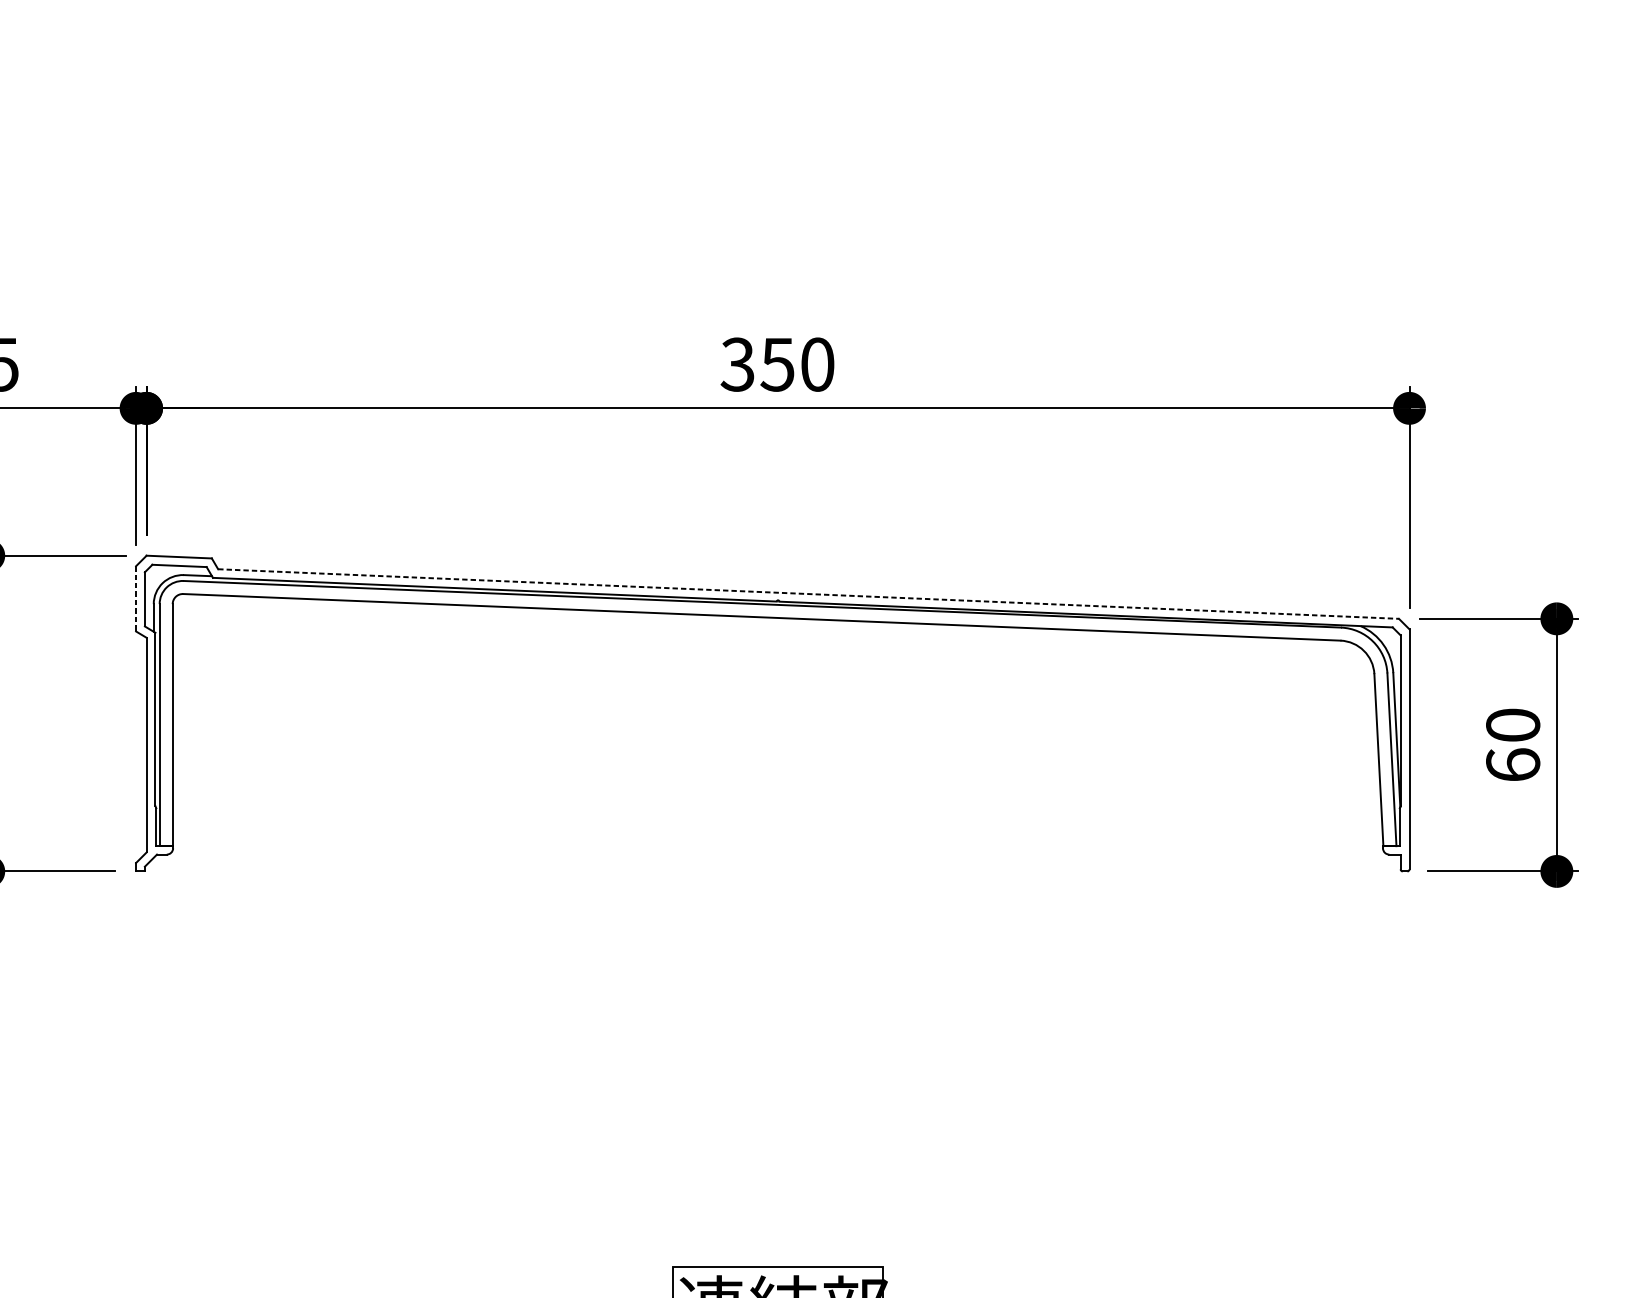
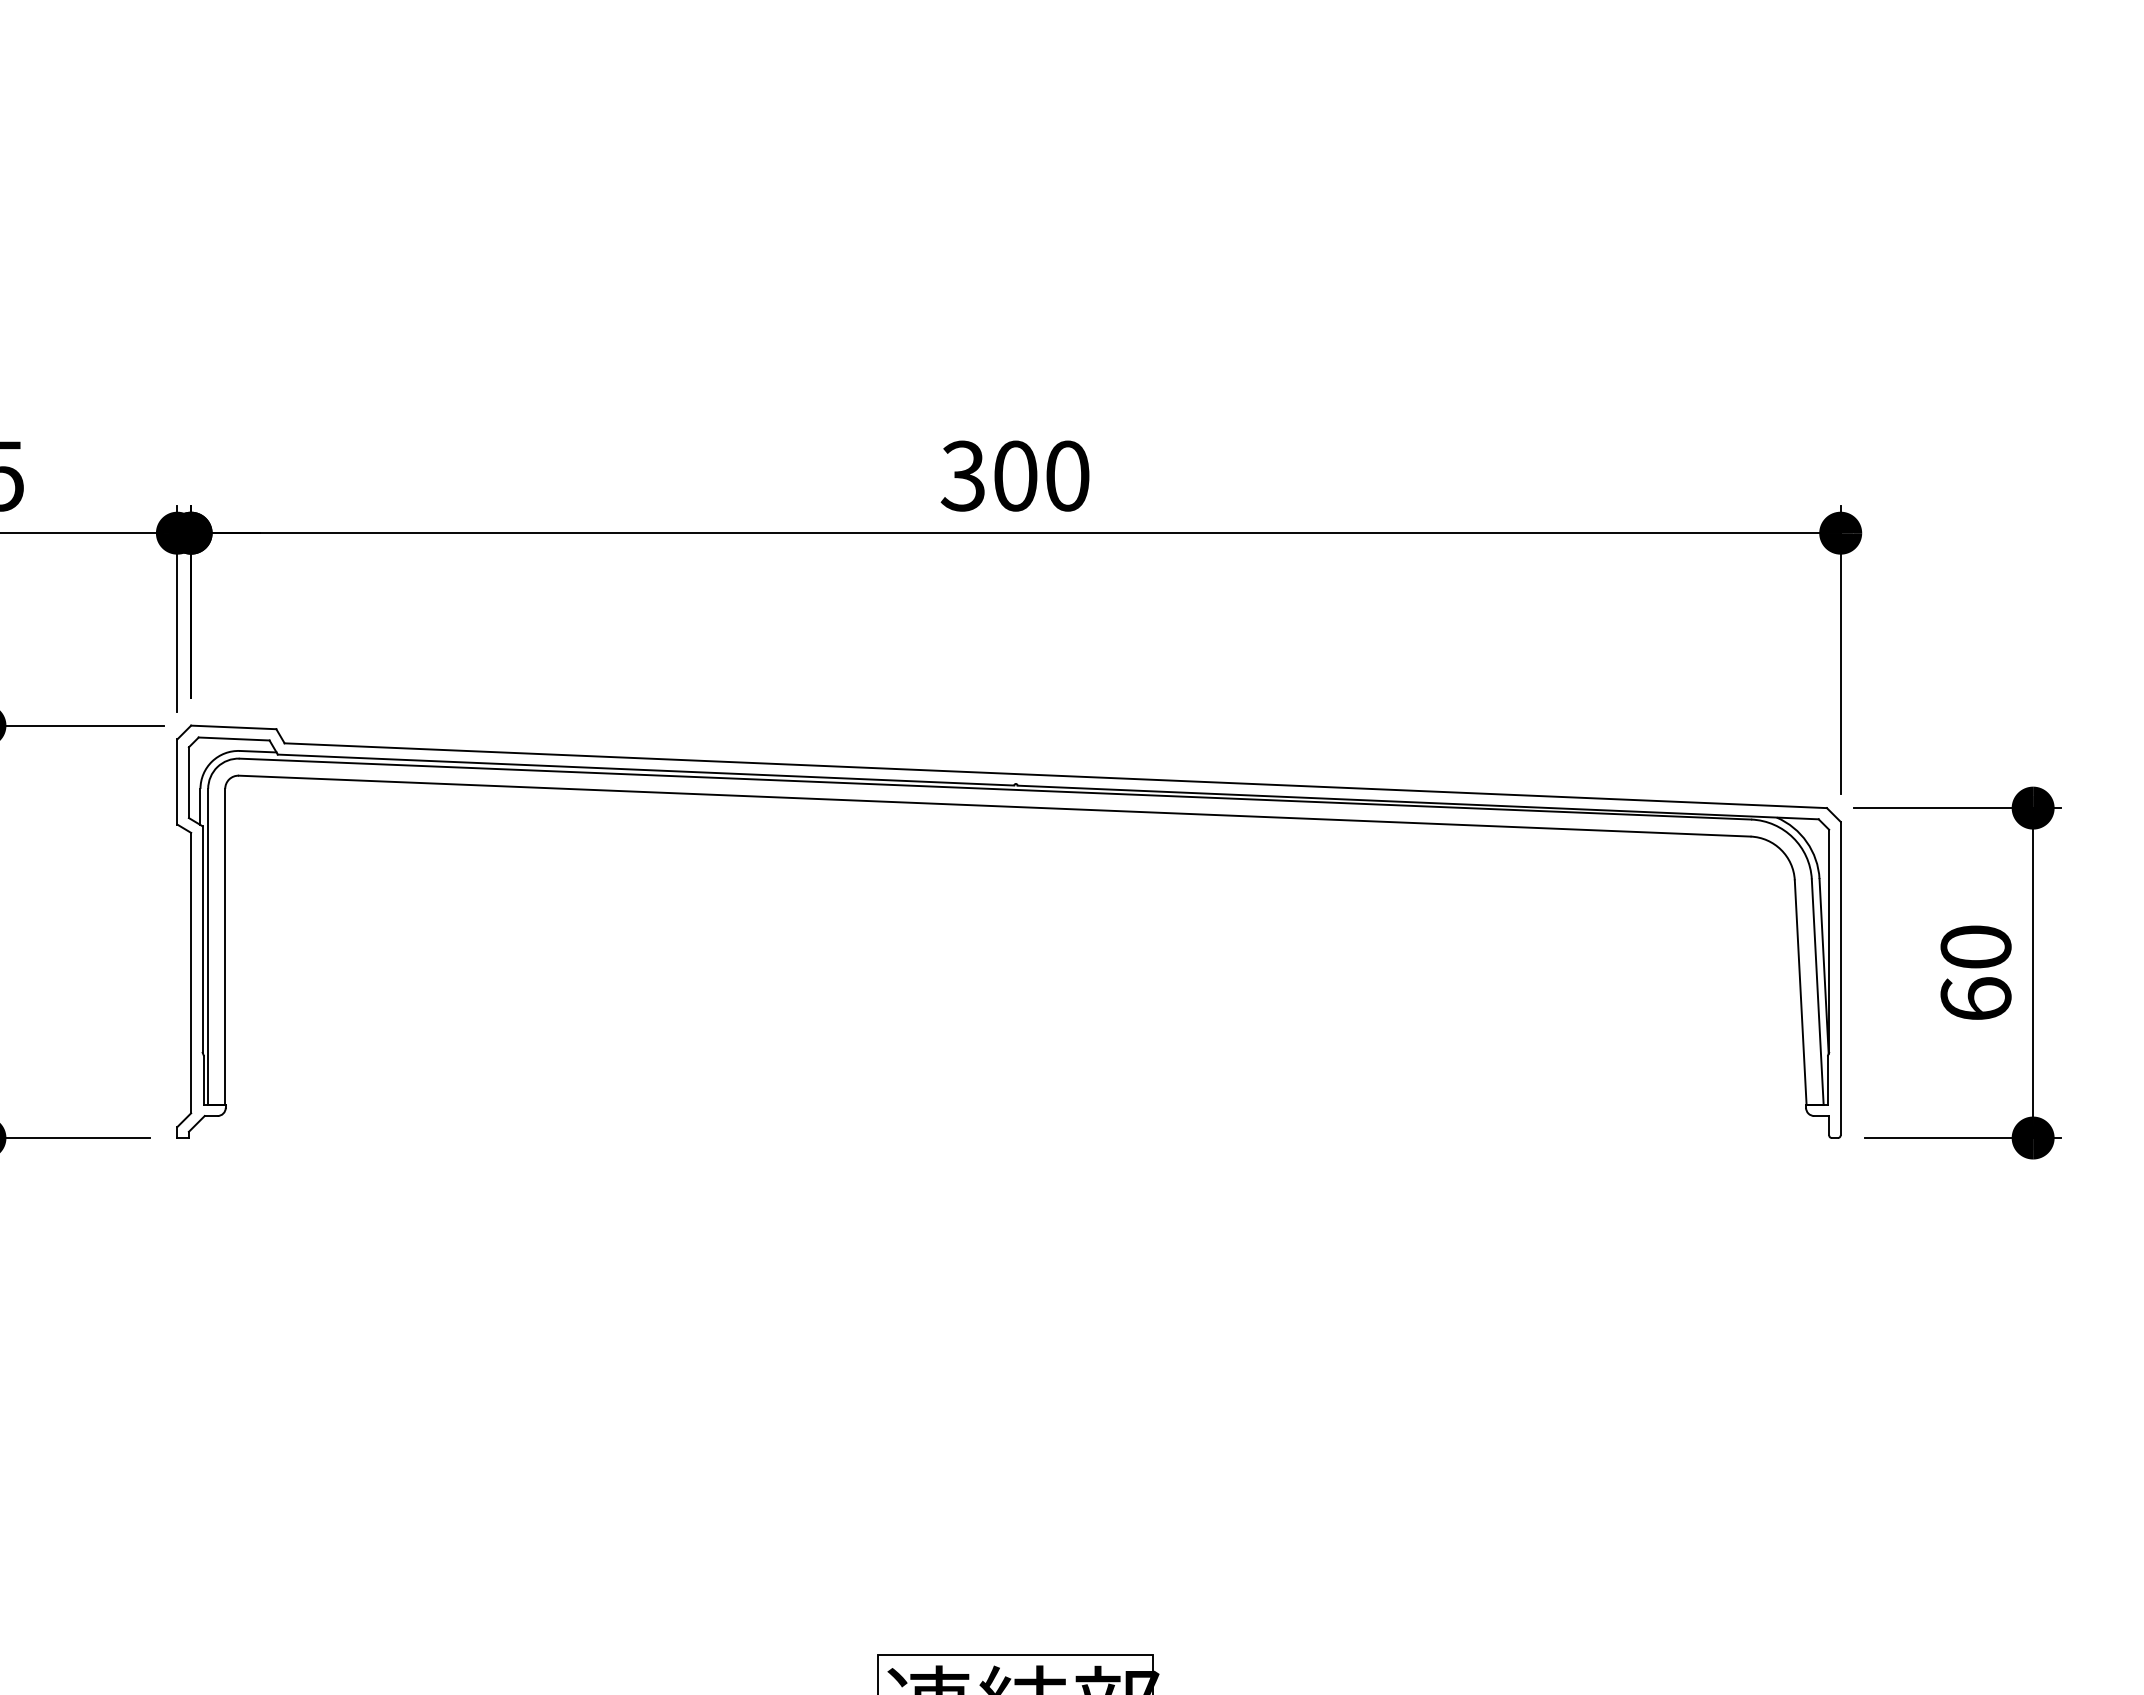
text: (776, 364) -> (1014, 475), 350 -> 300
line: (808, 593) -> (1055, 775), dashed -> solid
line: (136, 599) -> (177, 782), dashed -> solid

